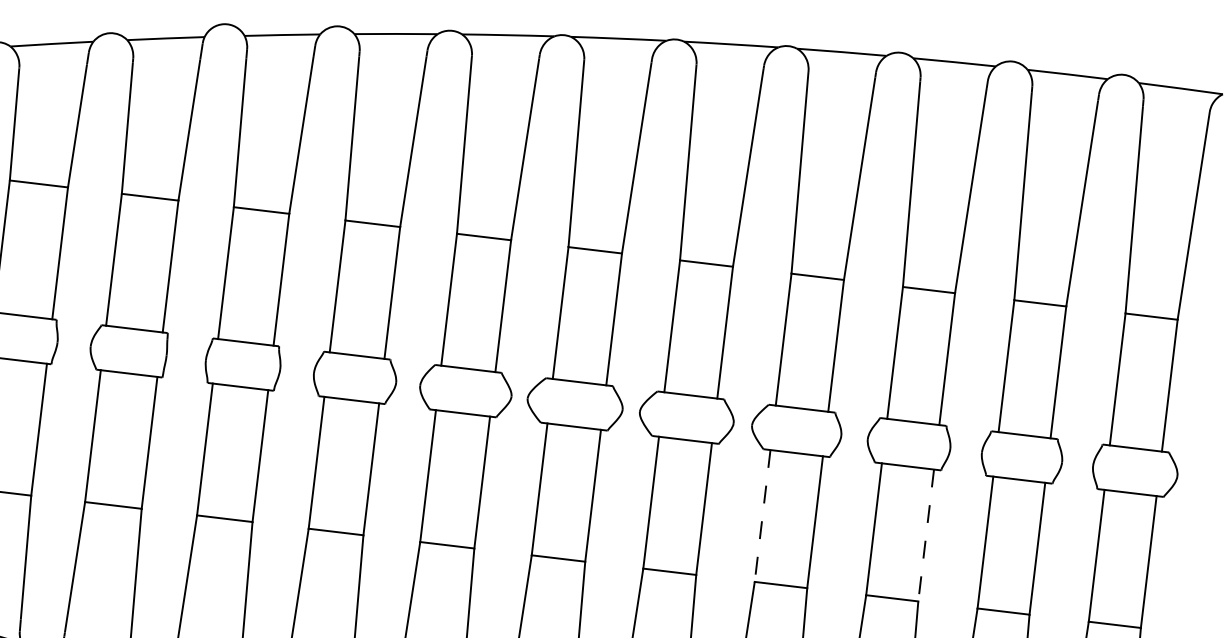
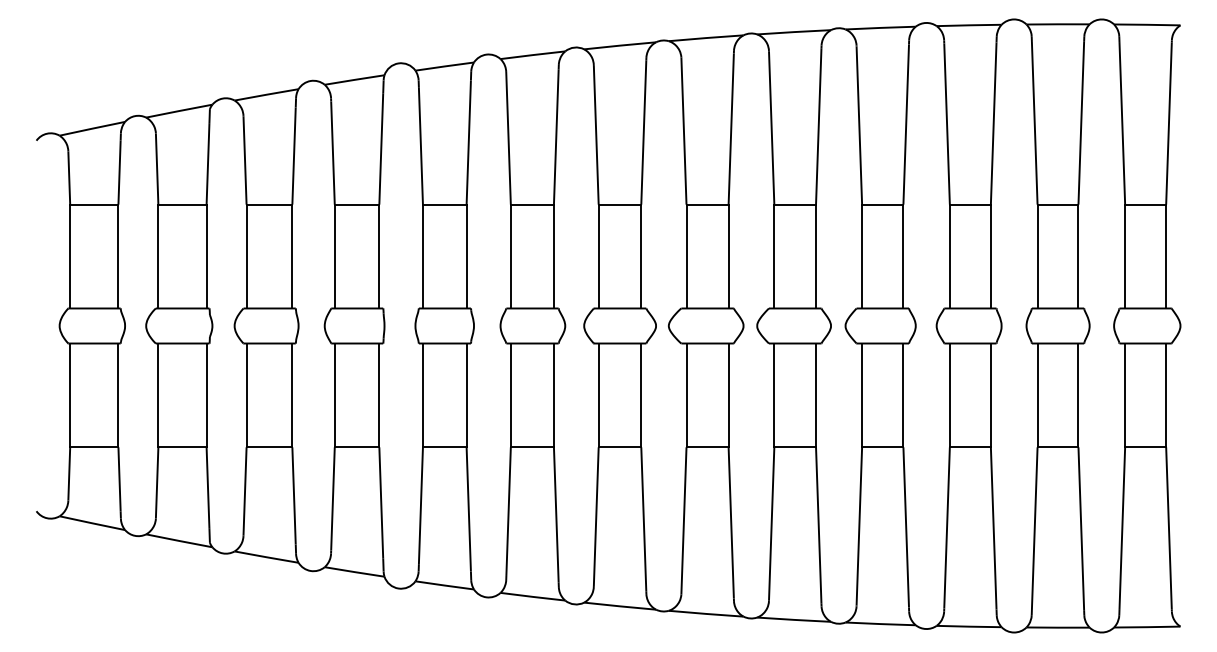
line: (763, 516) -> (862, 395), dashed -> solid
line: (925, 535) -> (990, 395), dashed -> solid

